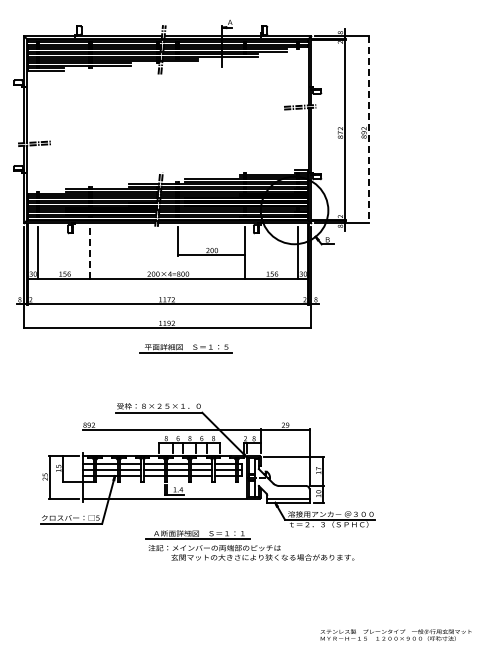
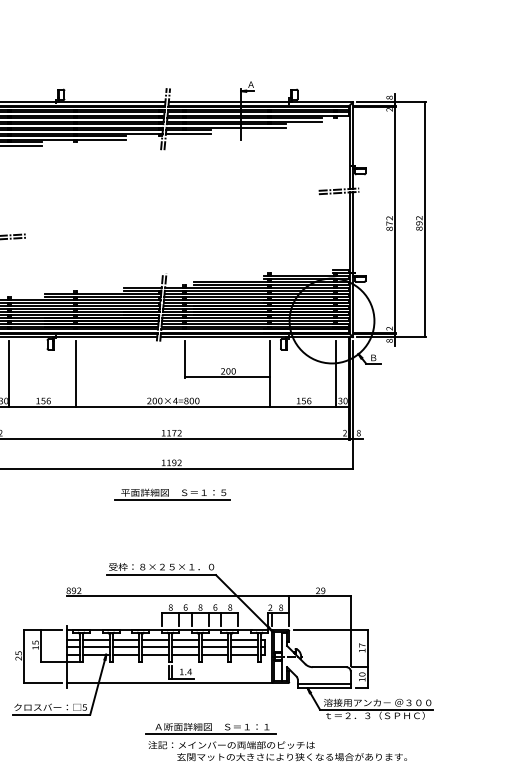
line: (368, 130) -> (424, 220), dashed -> solid
line: (90, 252) -> (75, 373), dashed -> solid
part: (185, 348) -> (172, 494), moved

